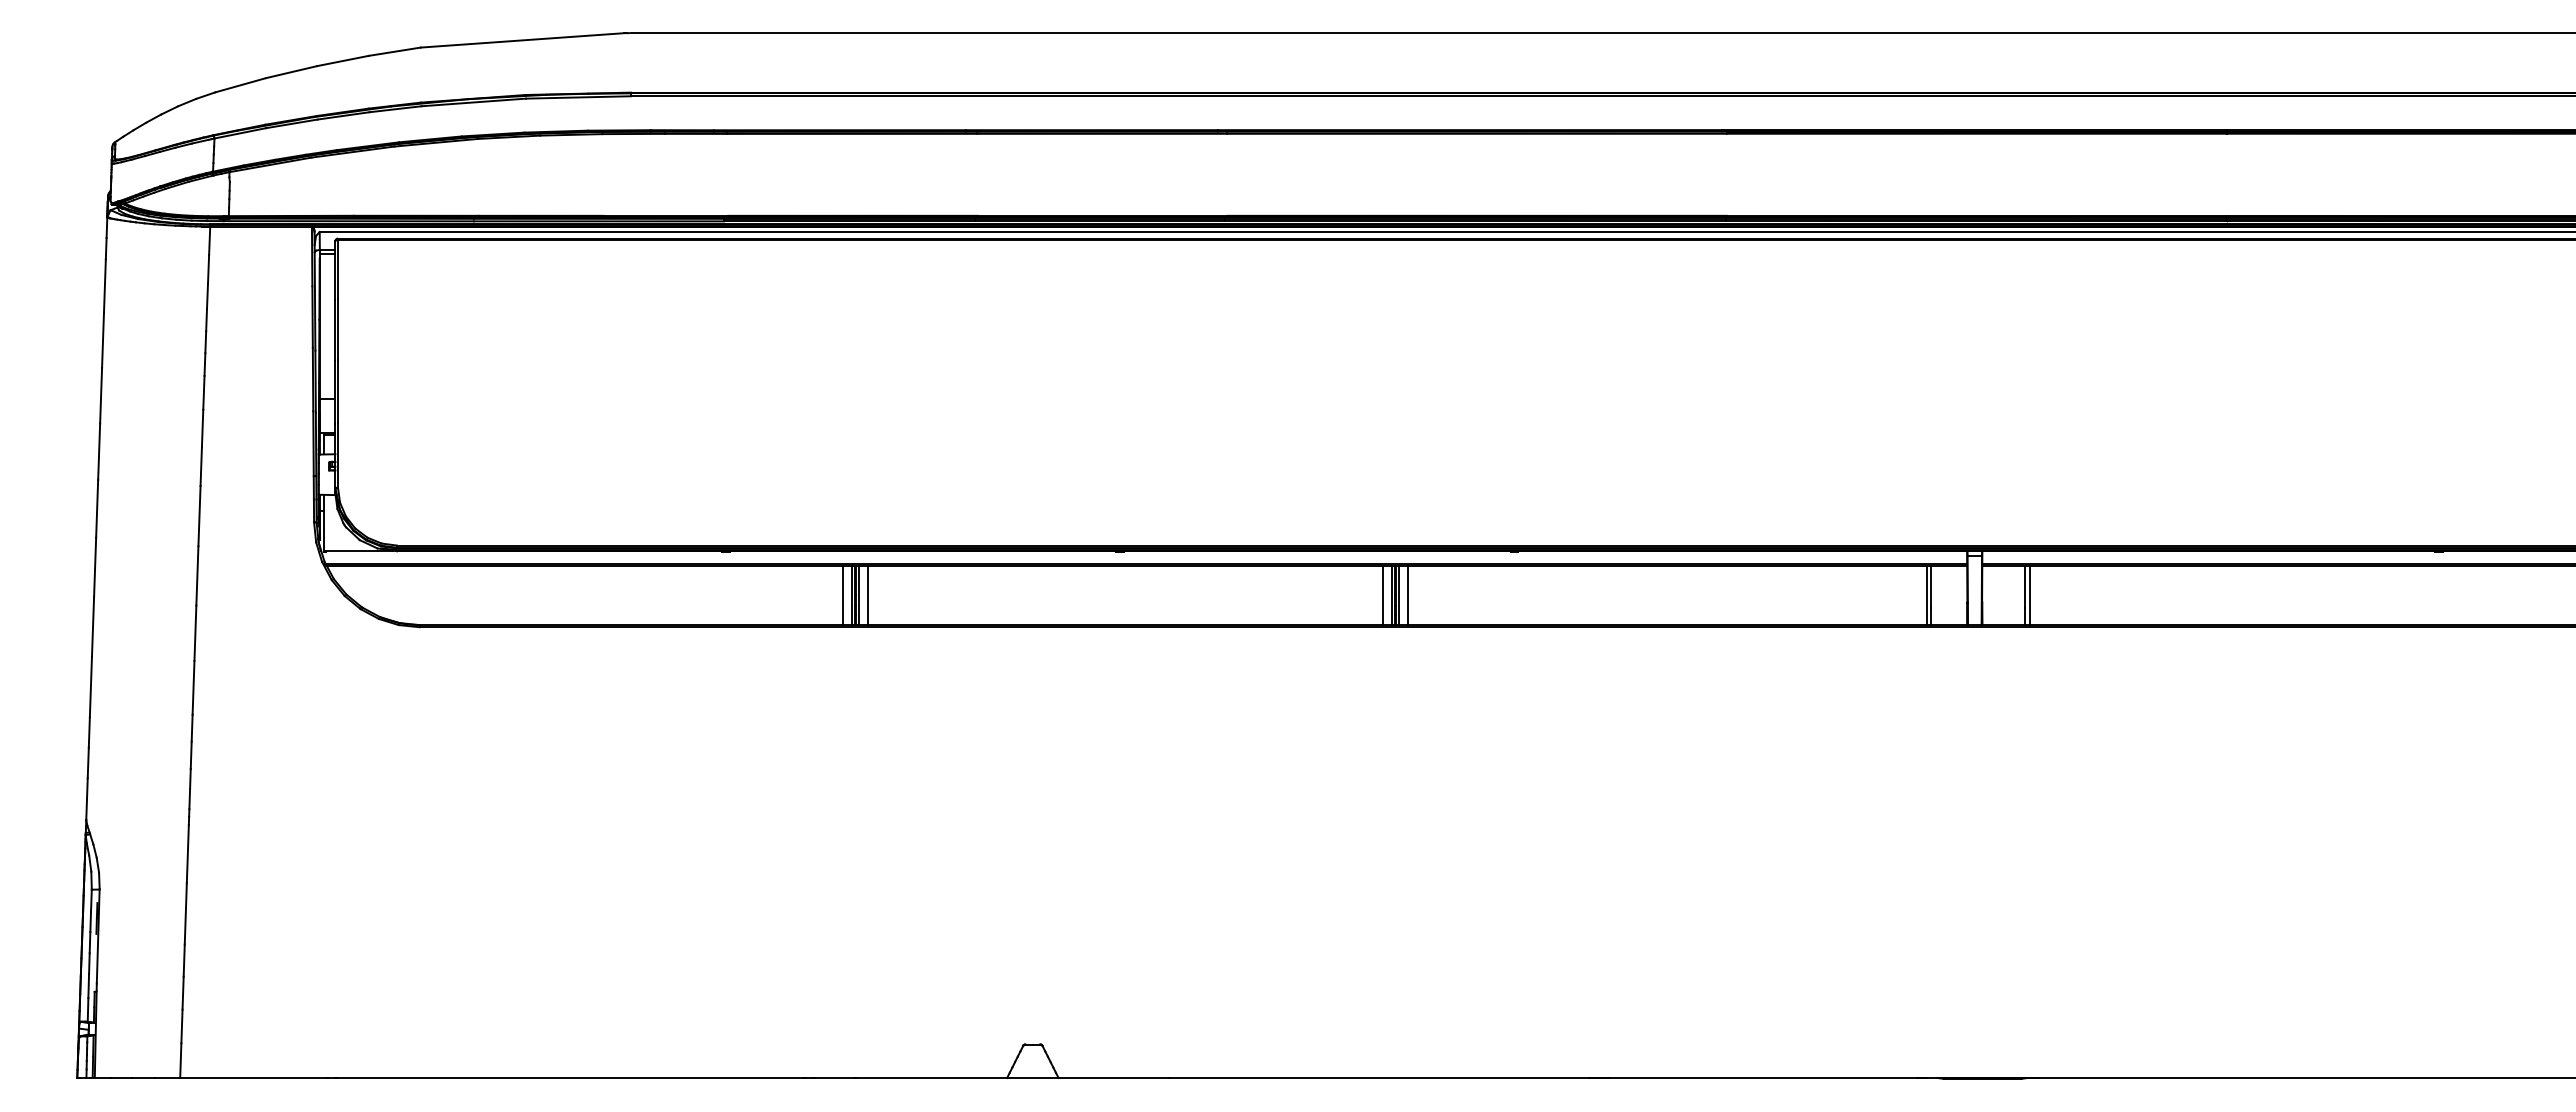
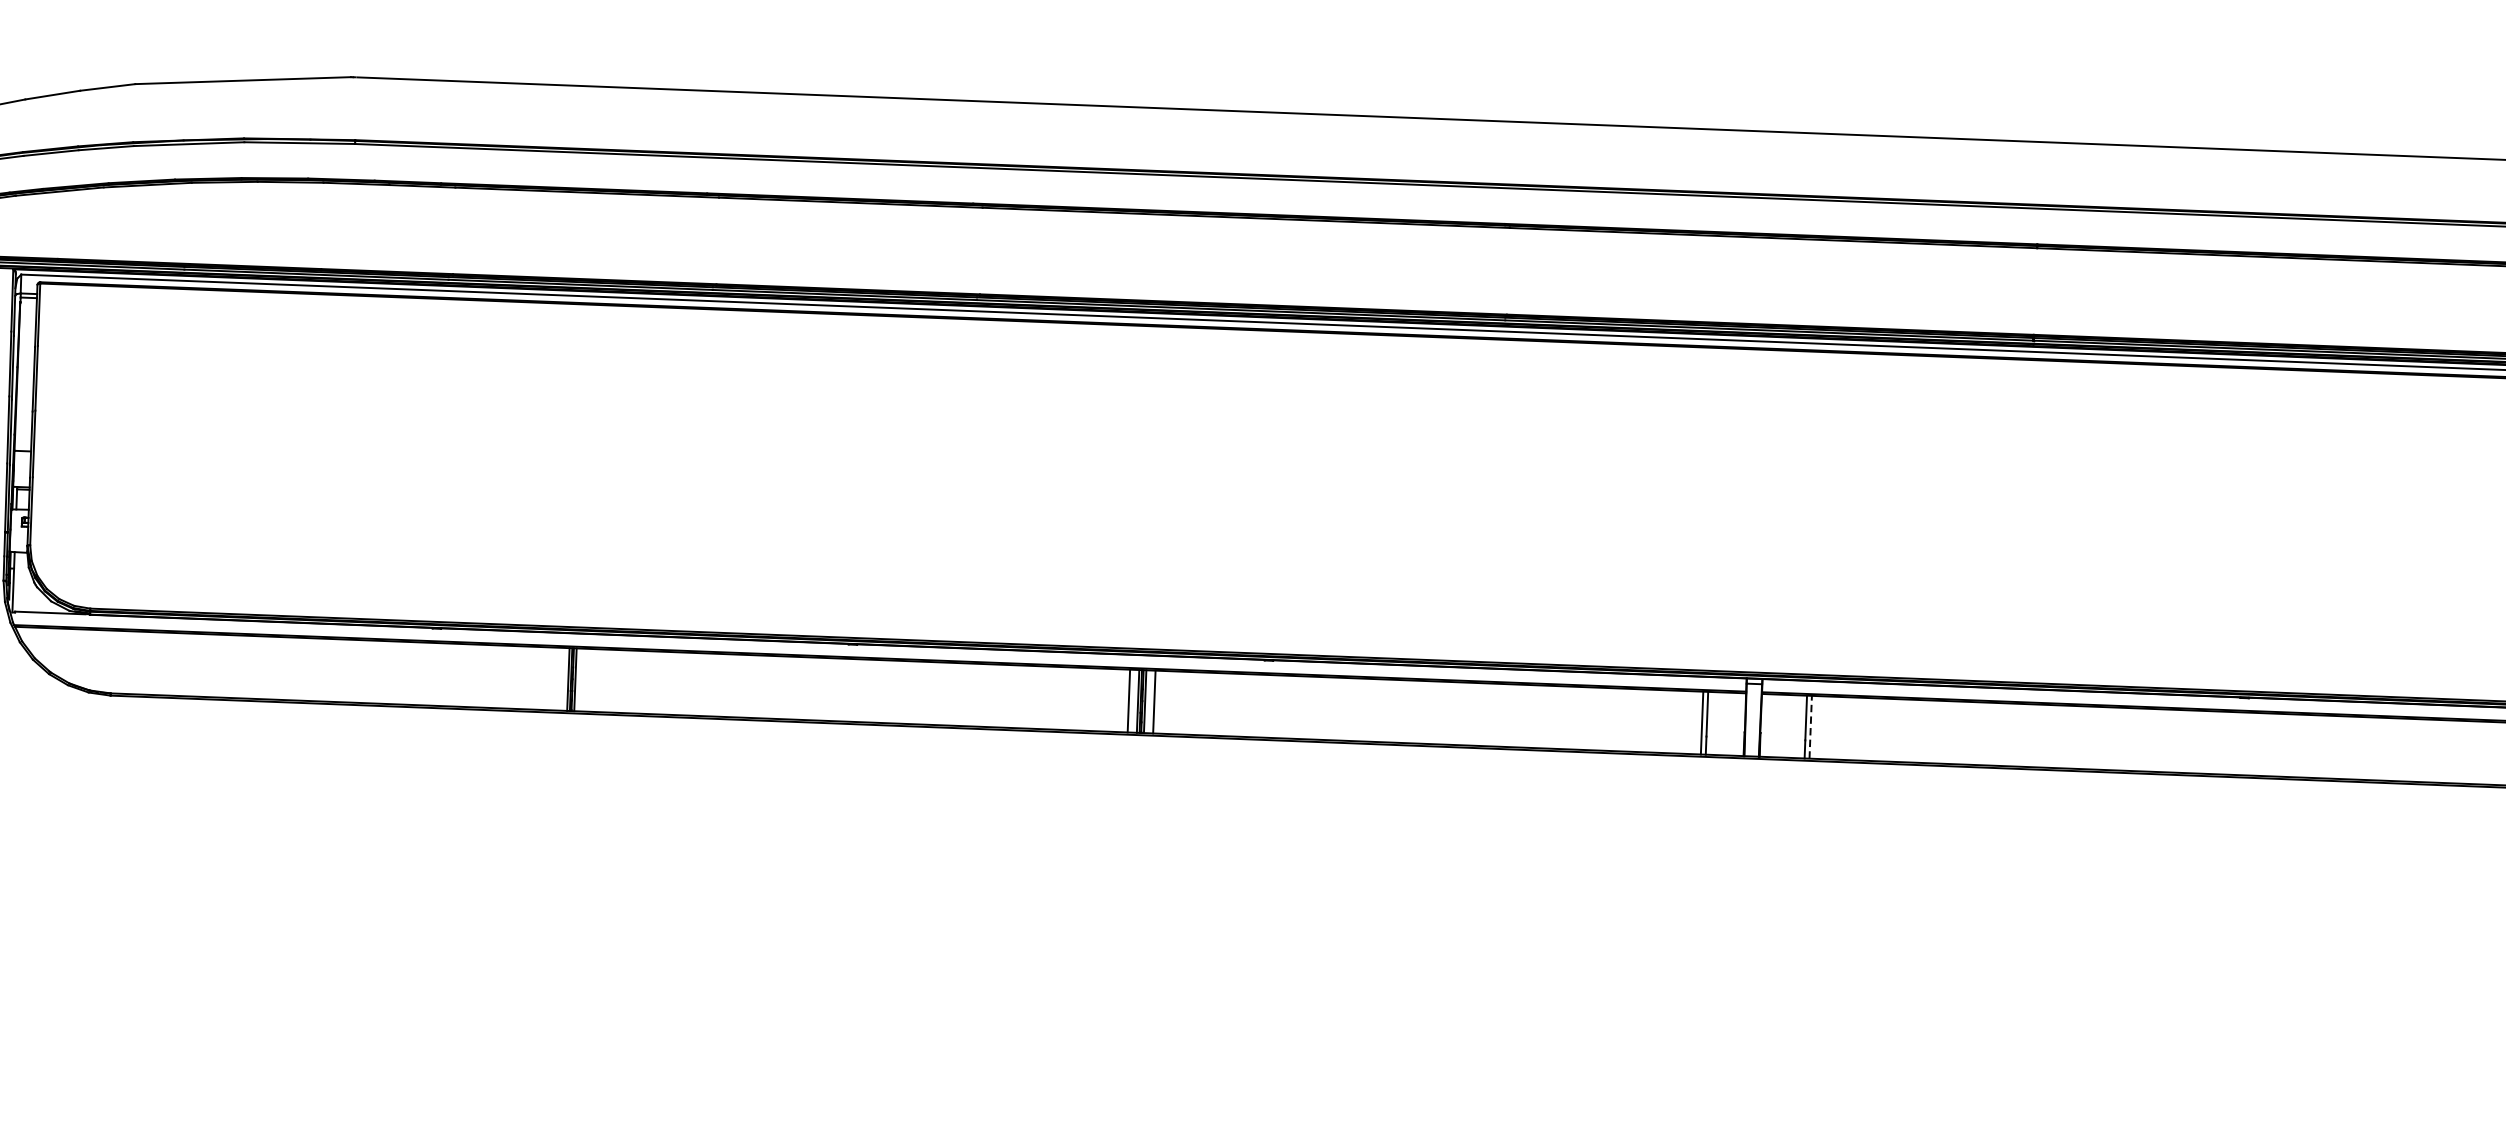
line: (843, 595) -> (559, 679), removed
line: (867, 595) -> (584, 680), removed
line: (2029, 595) -> (1810, 727), solid -> dashed

